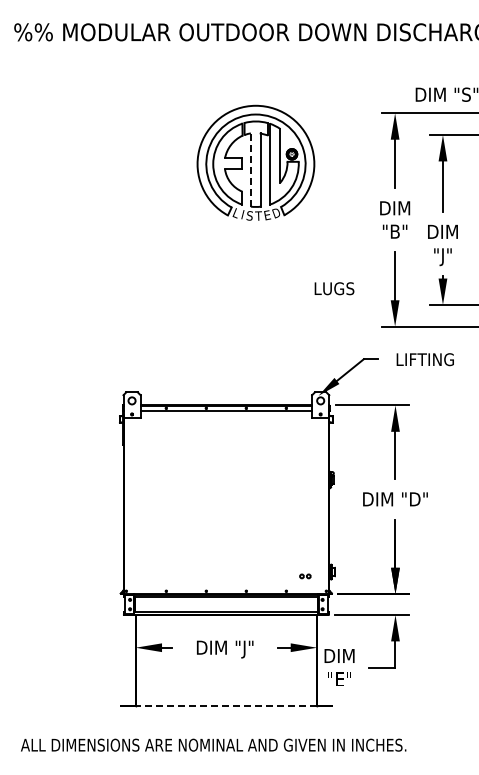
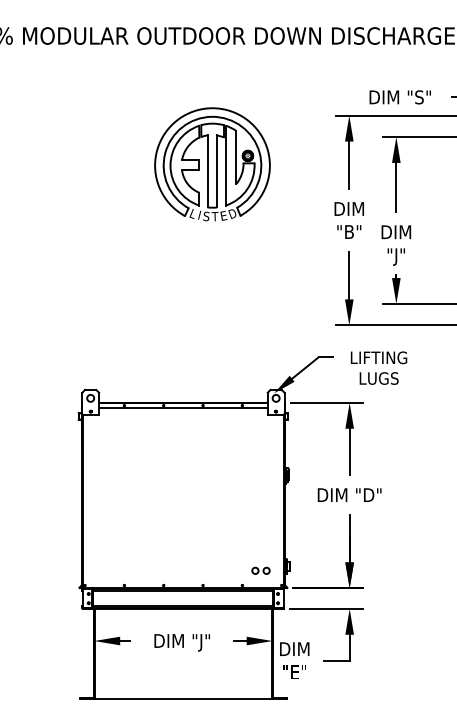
line: (250, 170) -> (207, 171), dashed -> solid
text: (334, 288) -> (379, 378), moved
part: (305, 576) -> (261, 570), size x1.67
line: (225, 706) -> (182, 698), dashed -> solid

